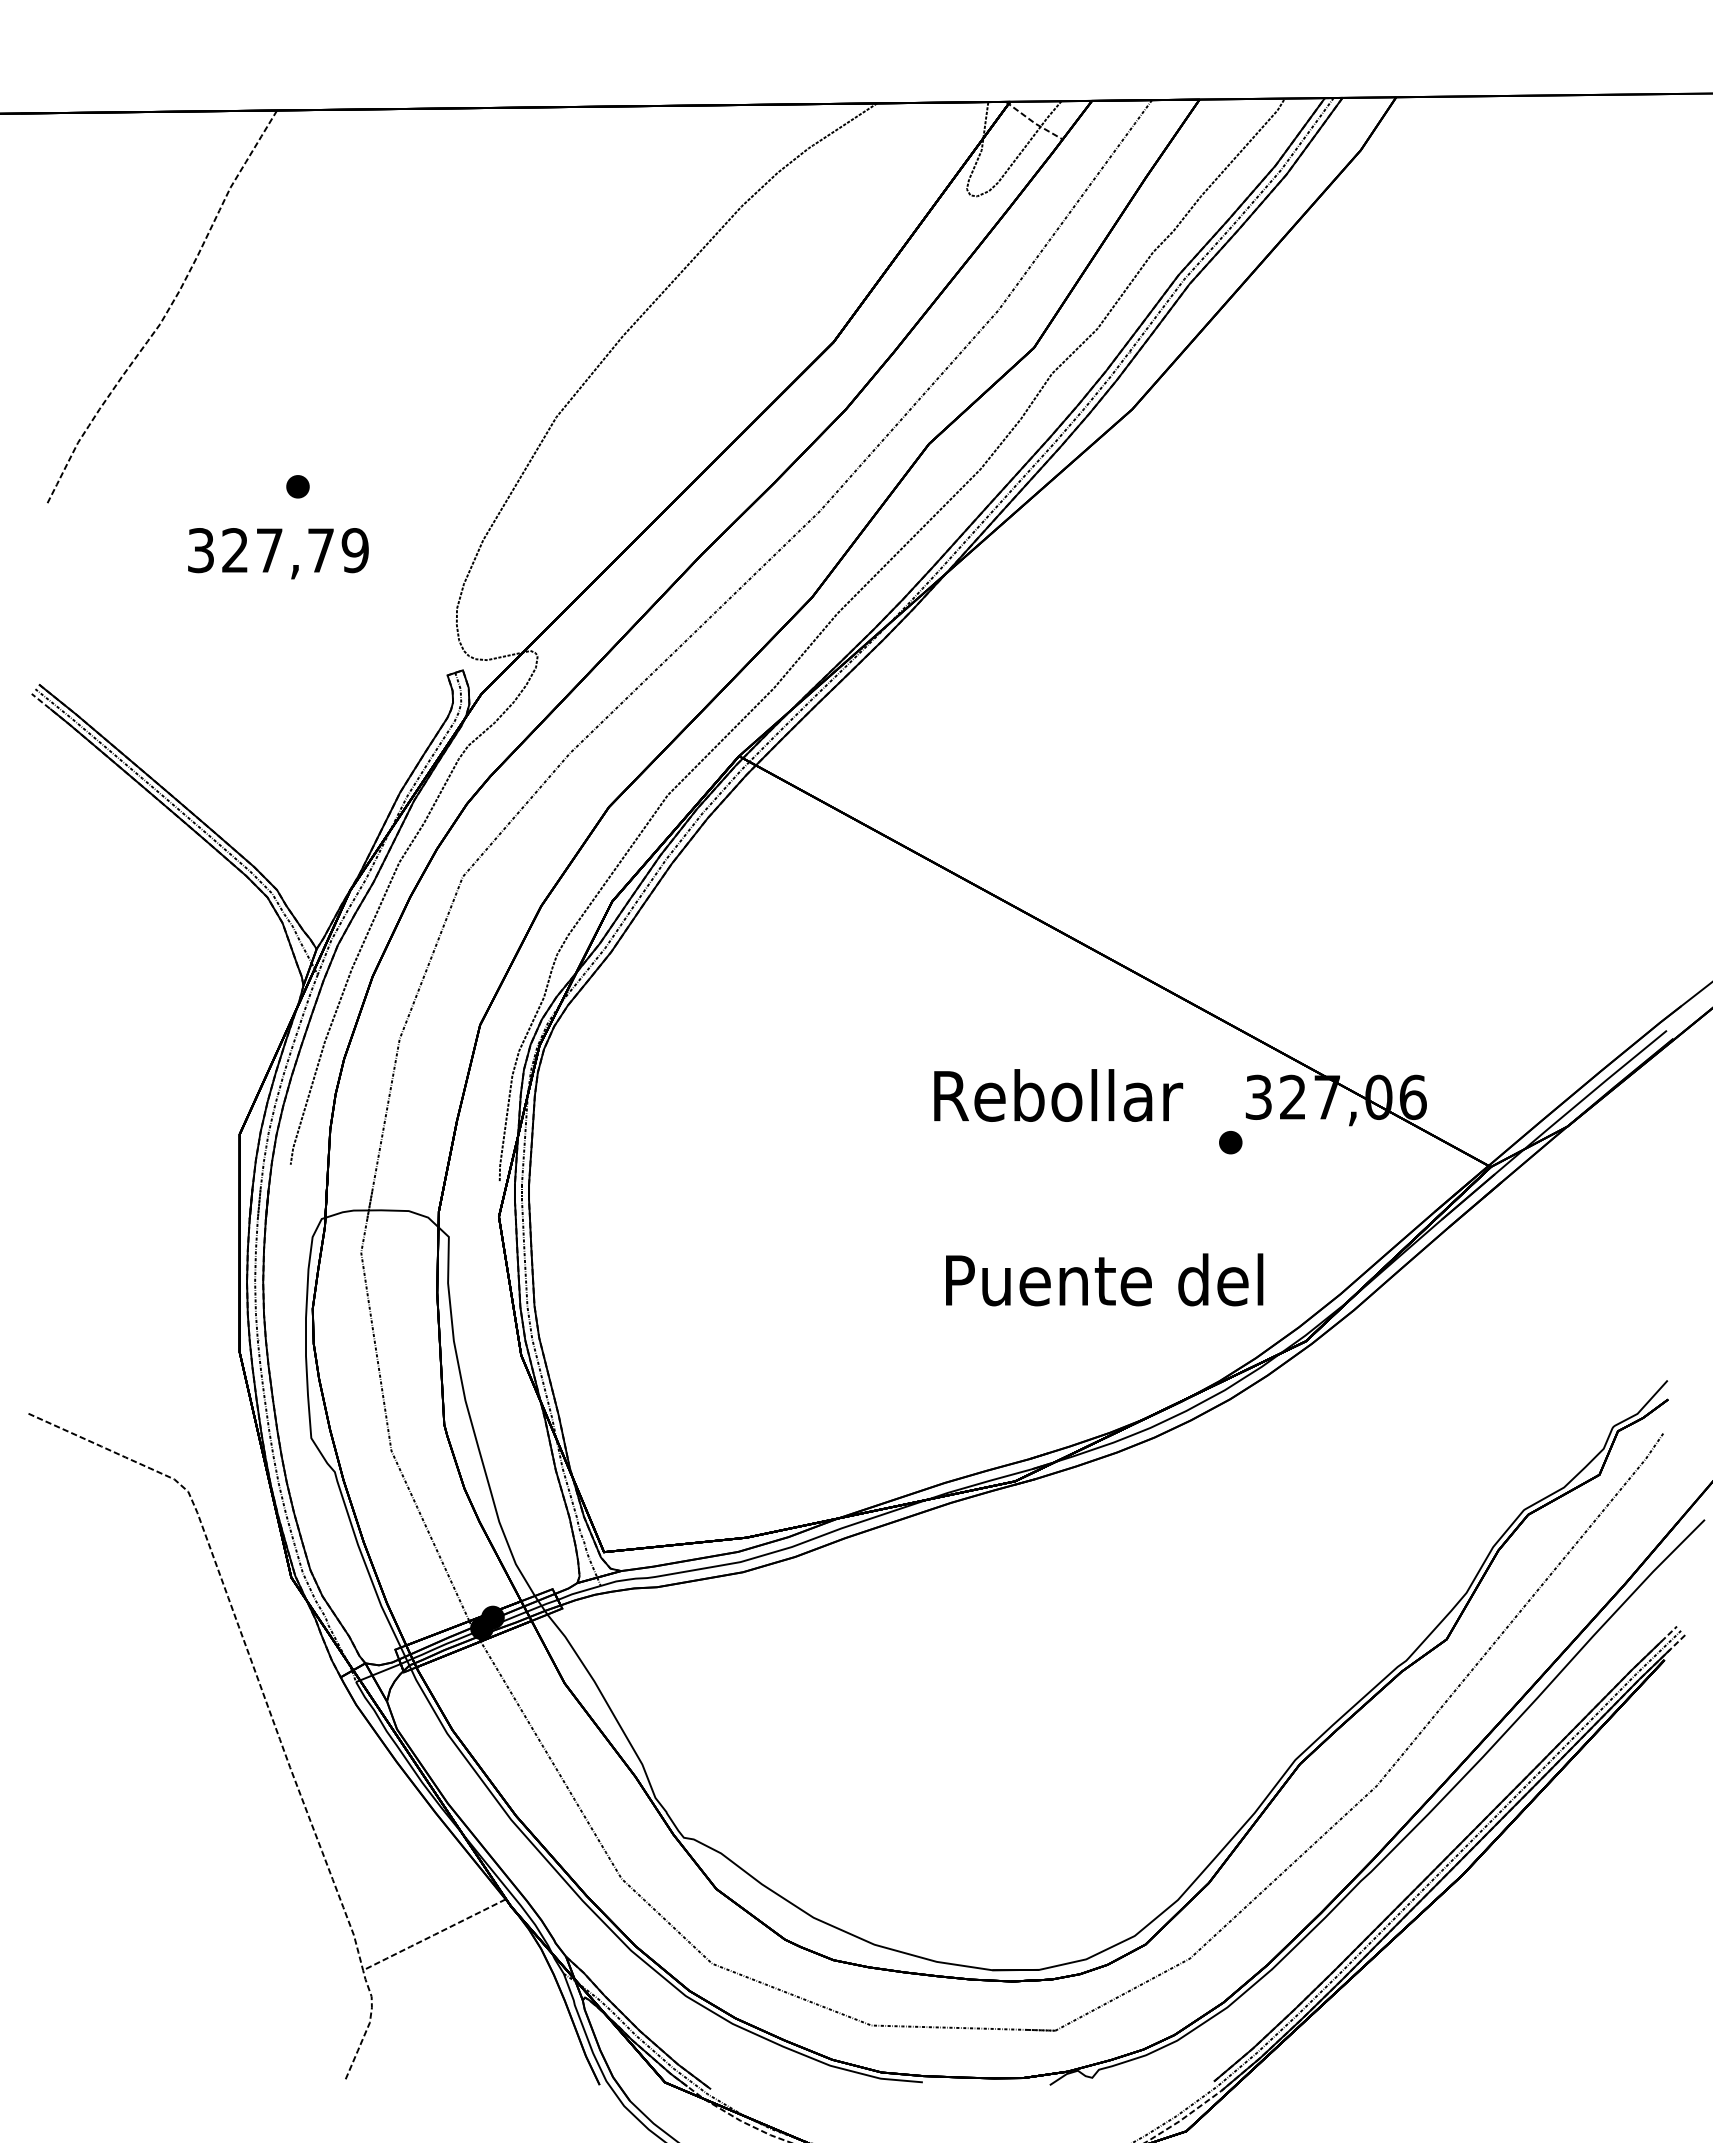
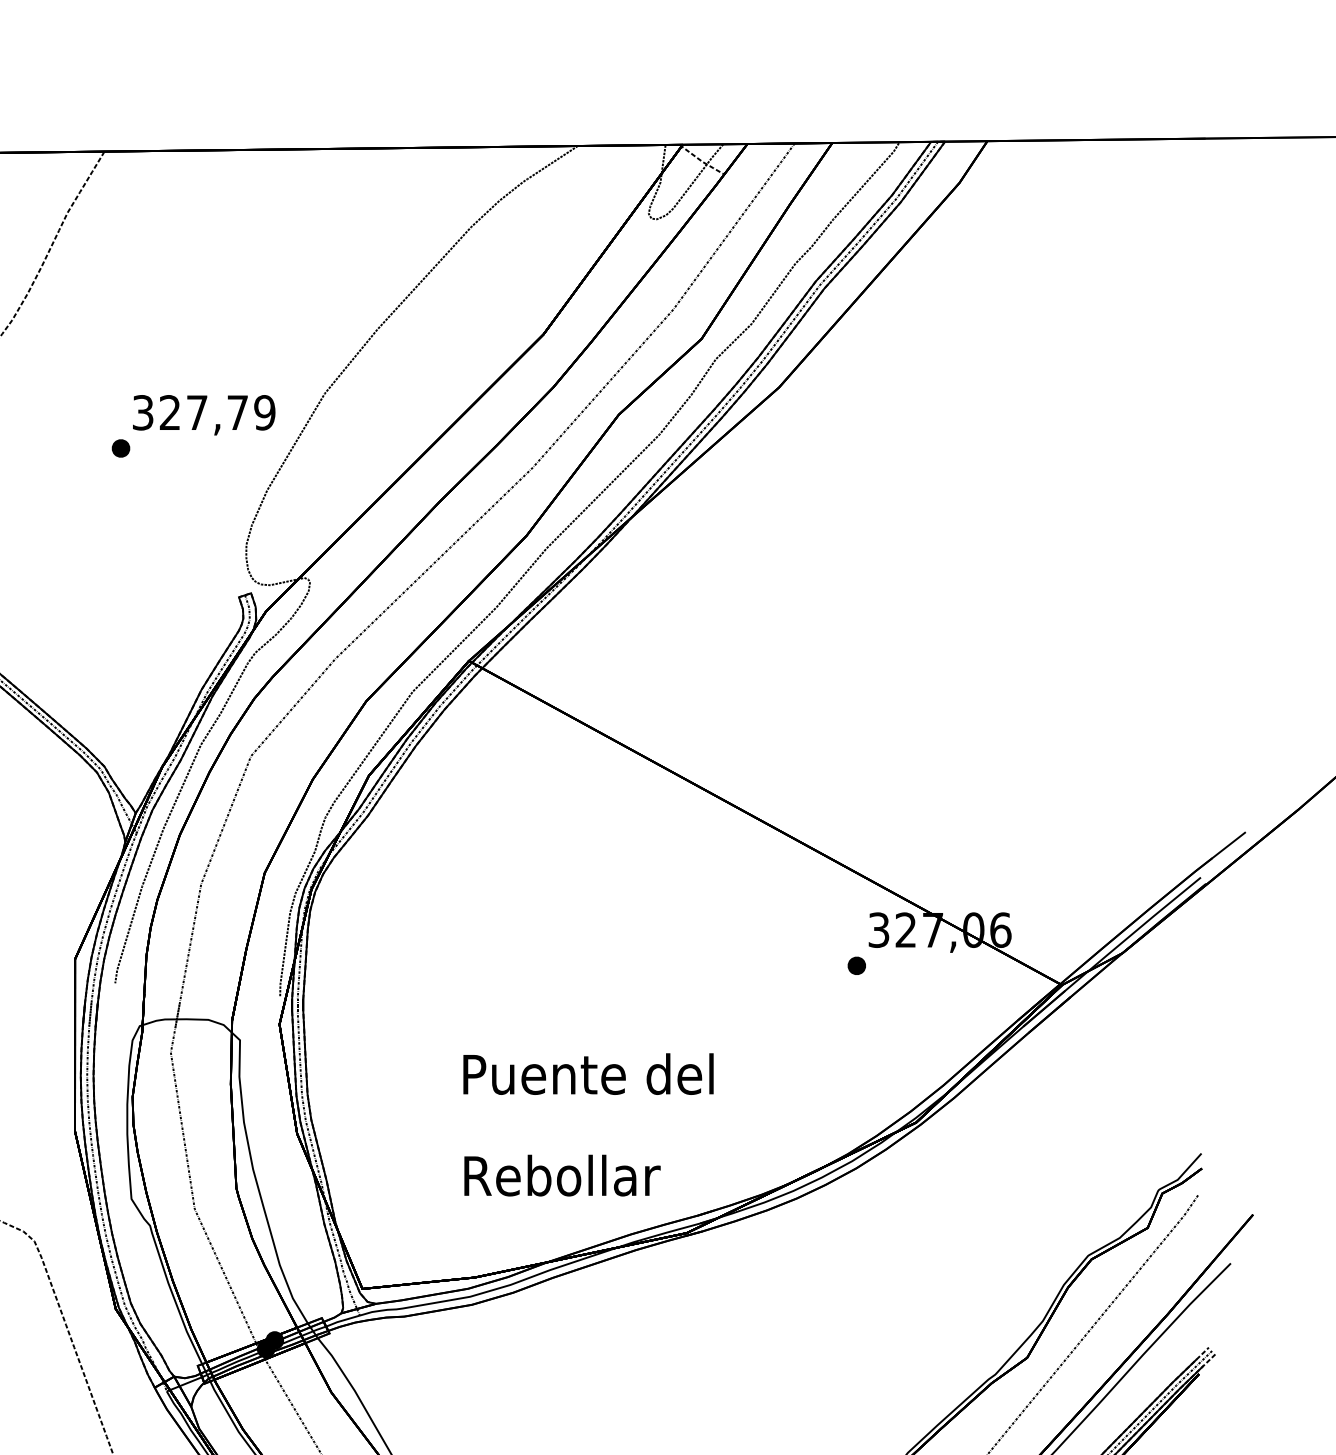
text: (278, 553) -> (204, 415), moved
text: (1058, 1095) -> (562, 1175), moved
text: (1104, 1279) -> (588, 1073), moved

